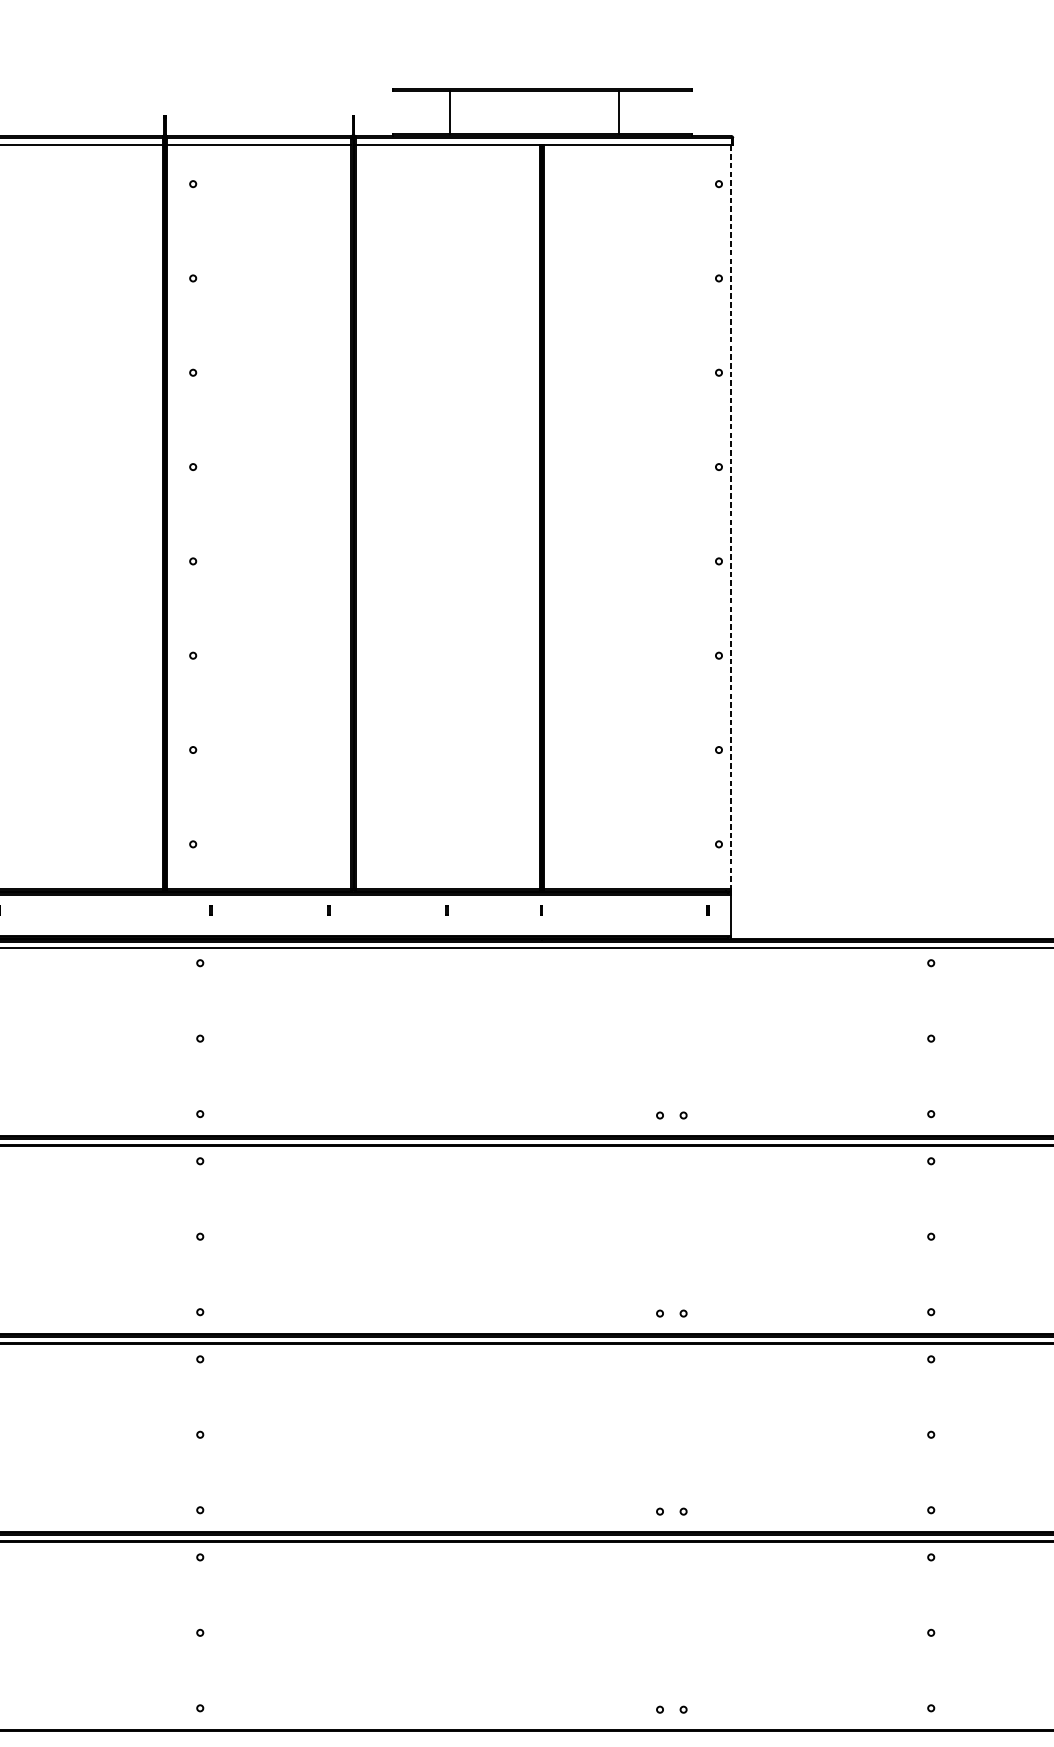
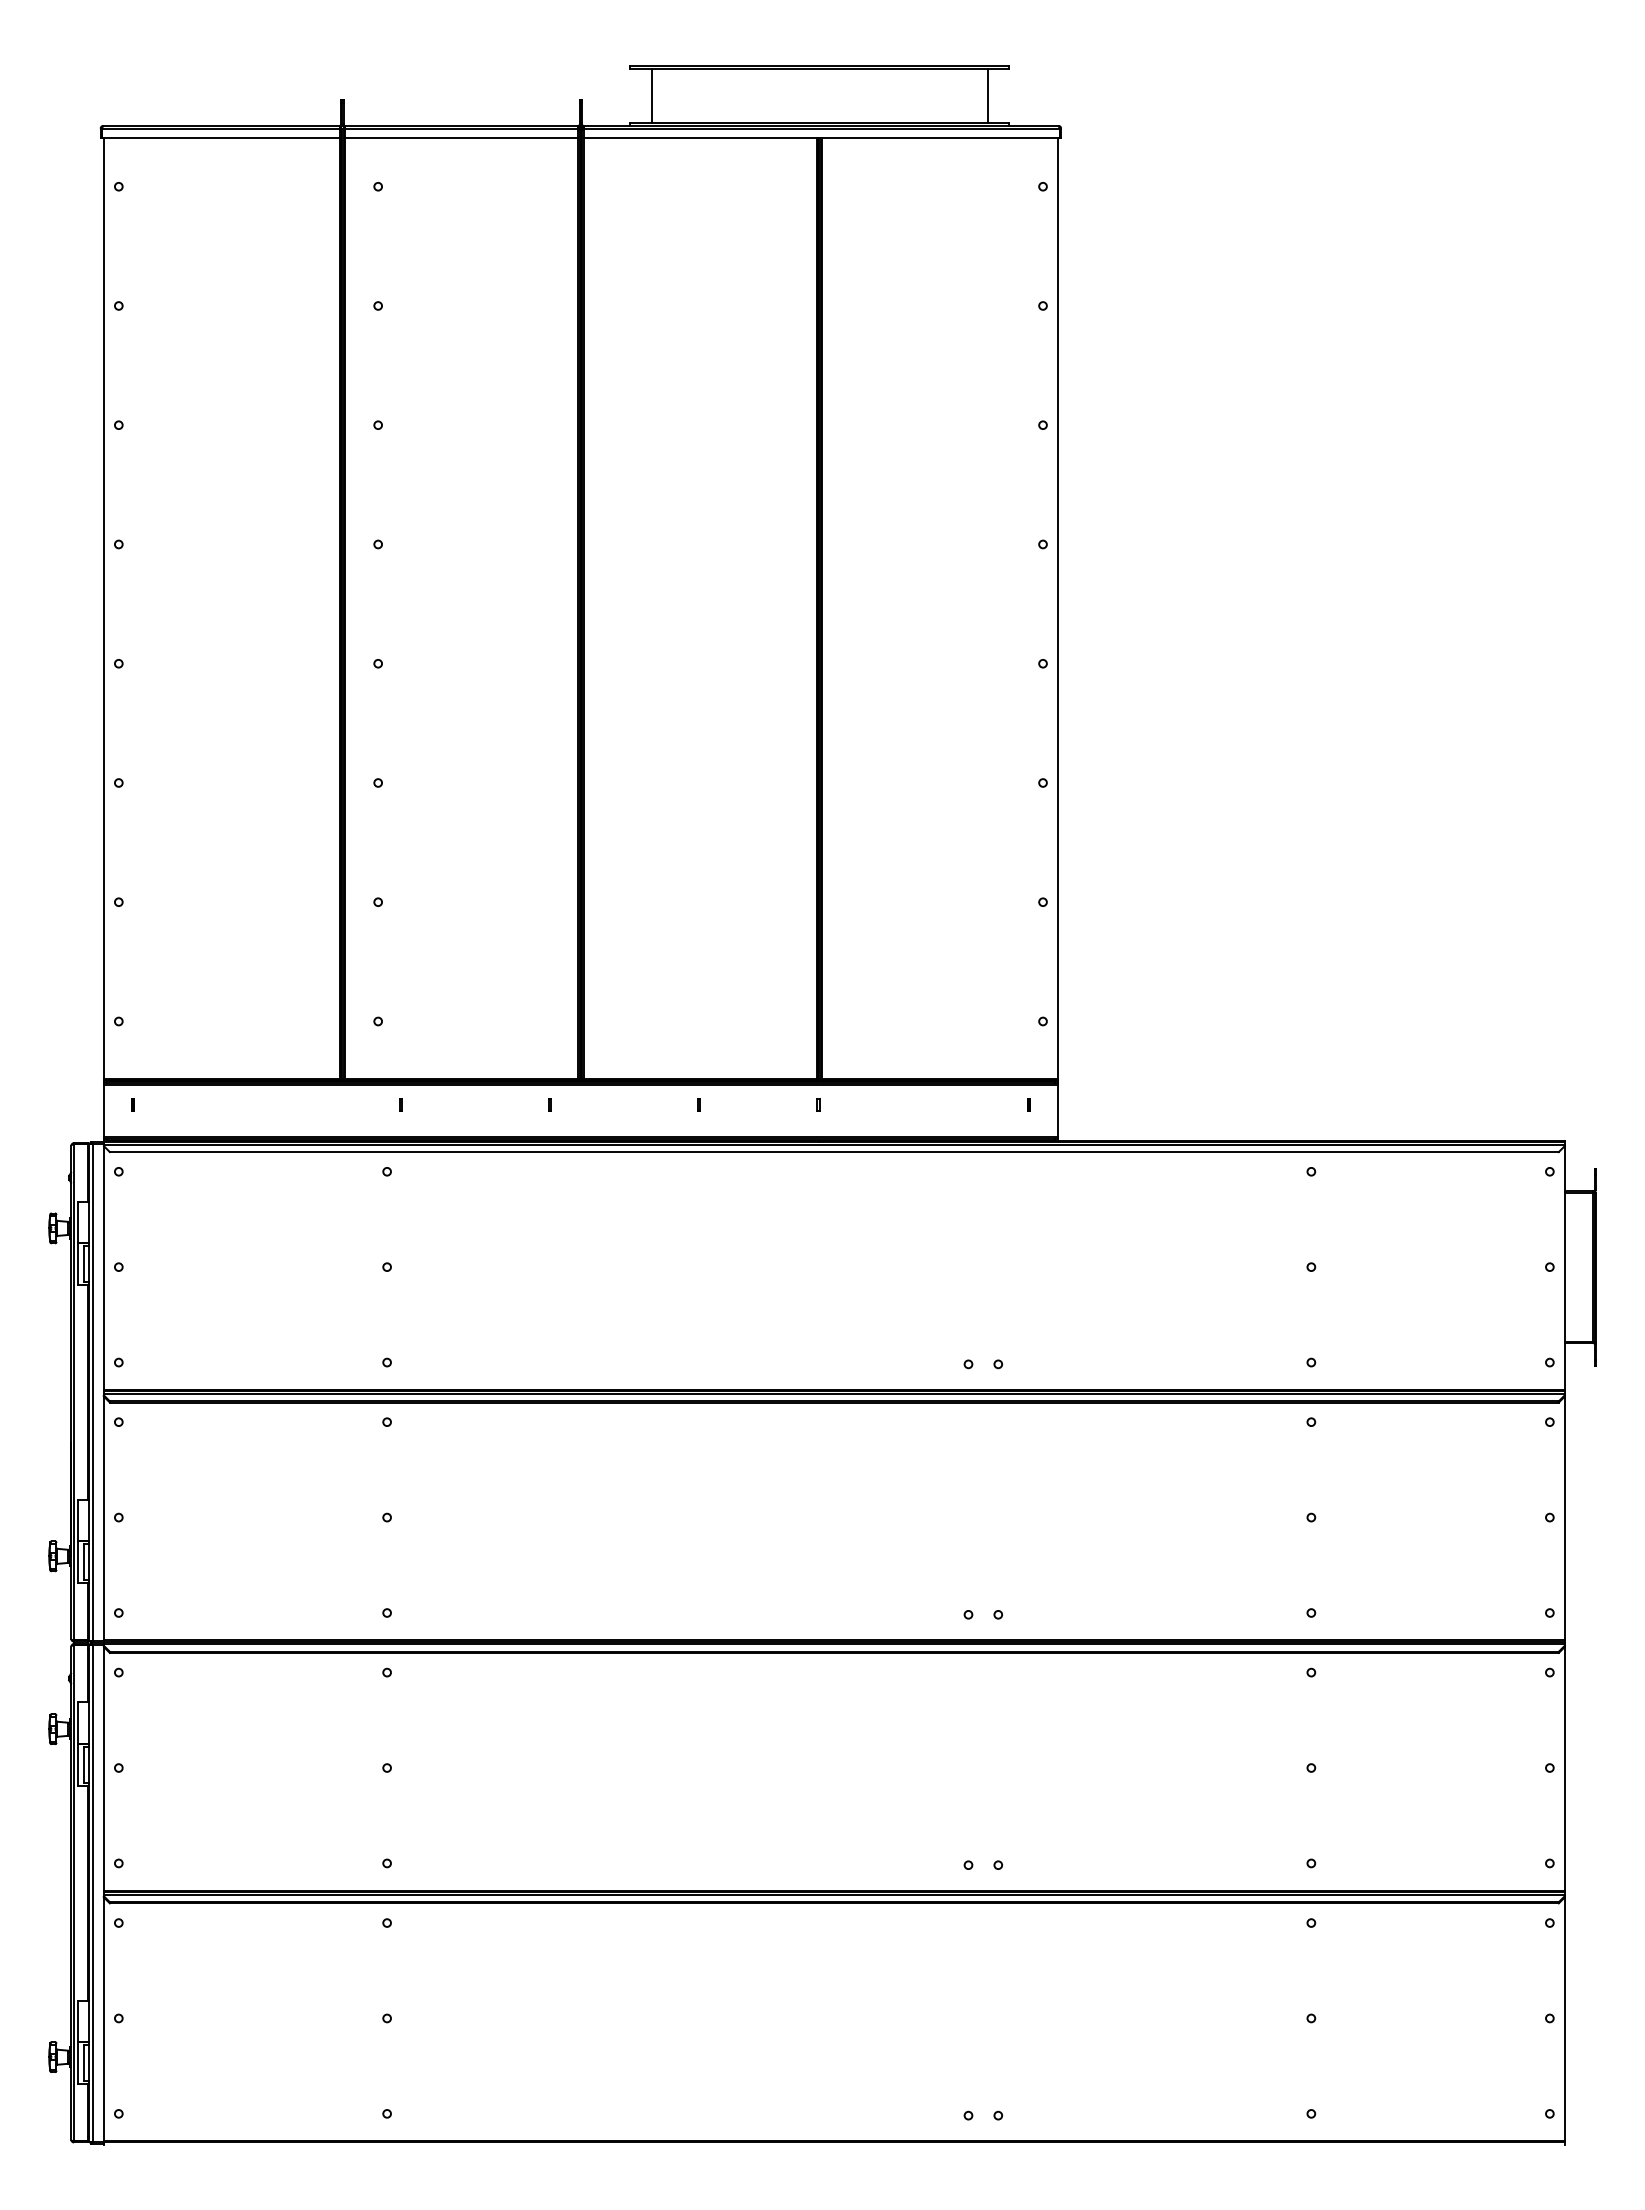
line: (449, 111) -> (651, 95), moved
line: (618, 111) -> (987, 95), moved
line: (730, 517) -> (1057, 608), dashed -> solid

